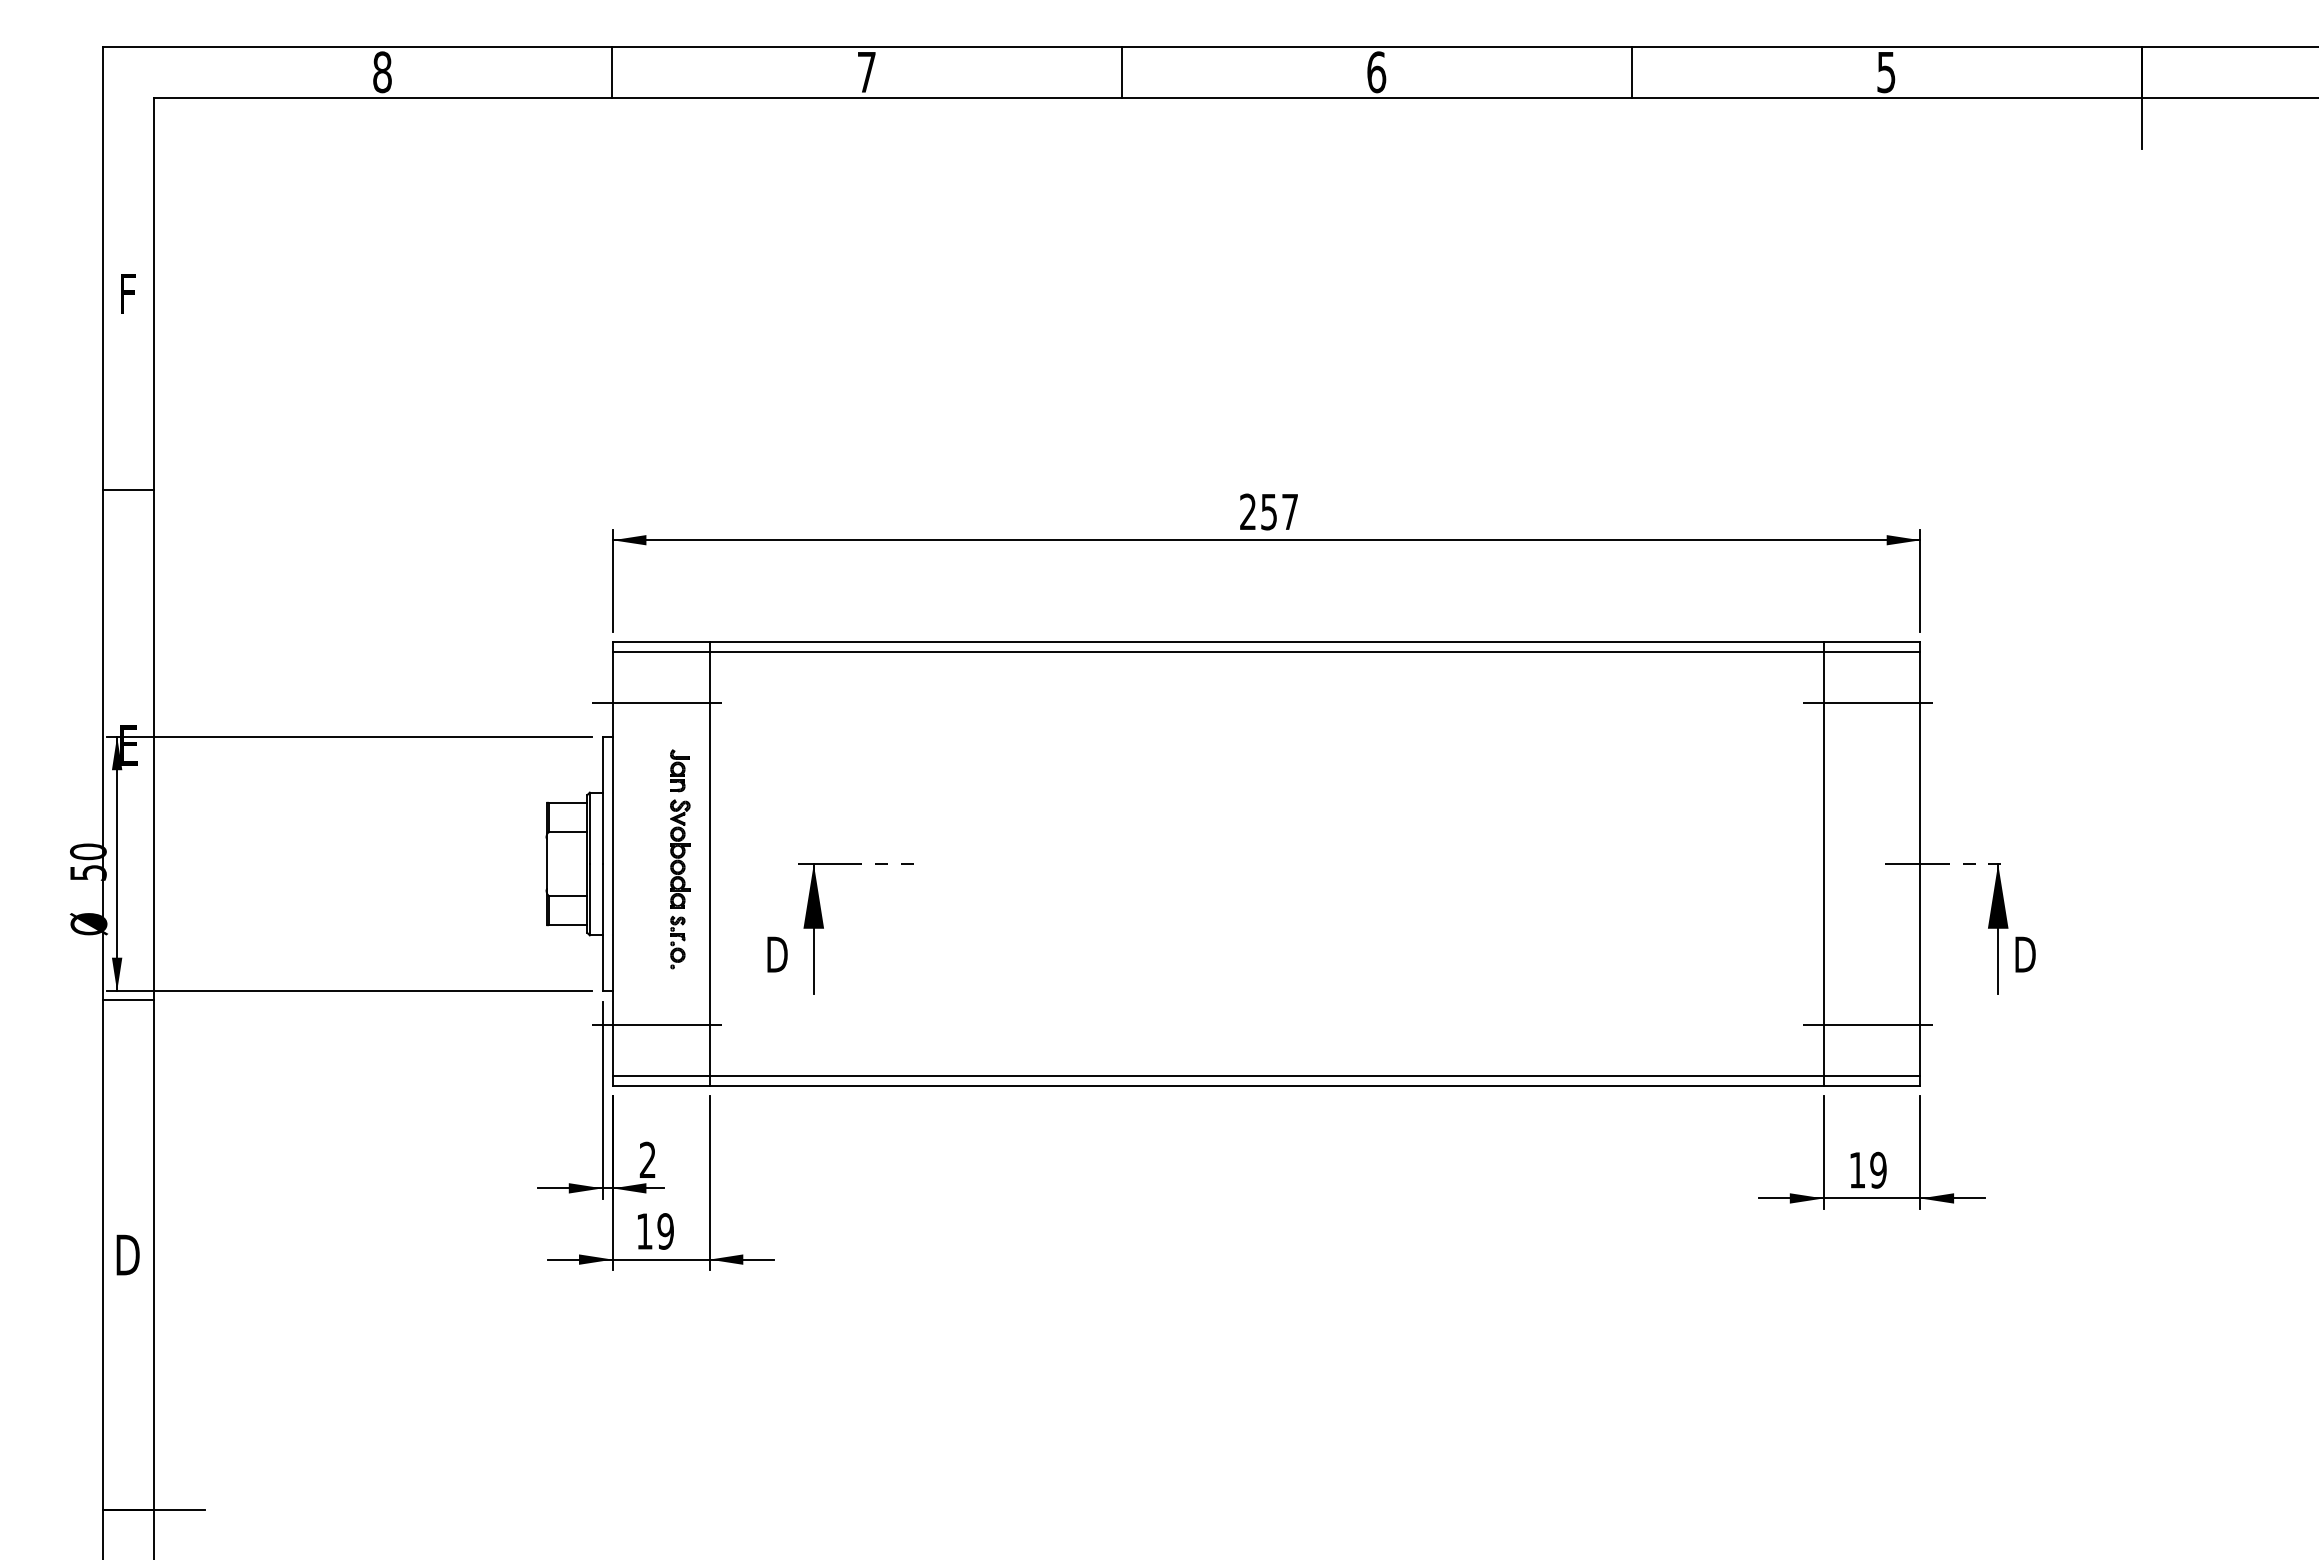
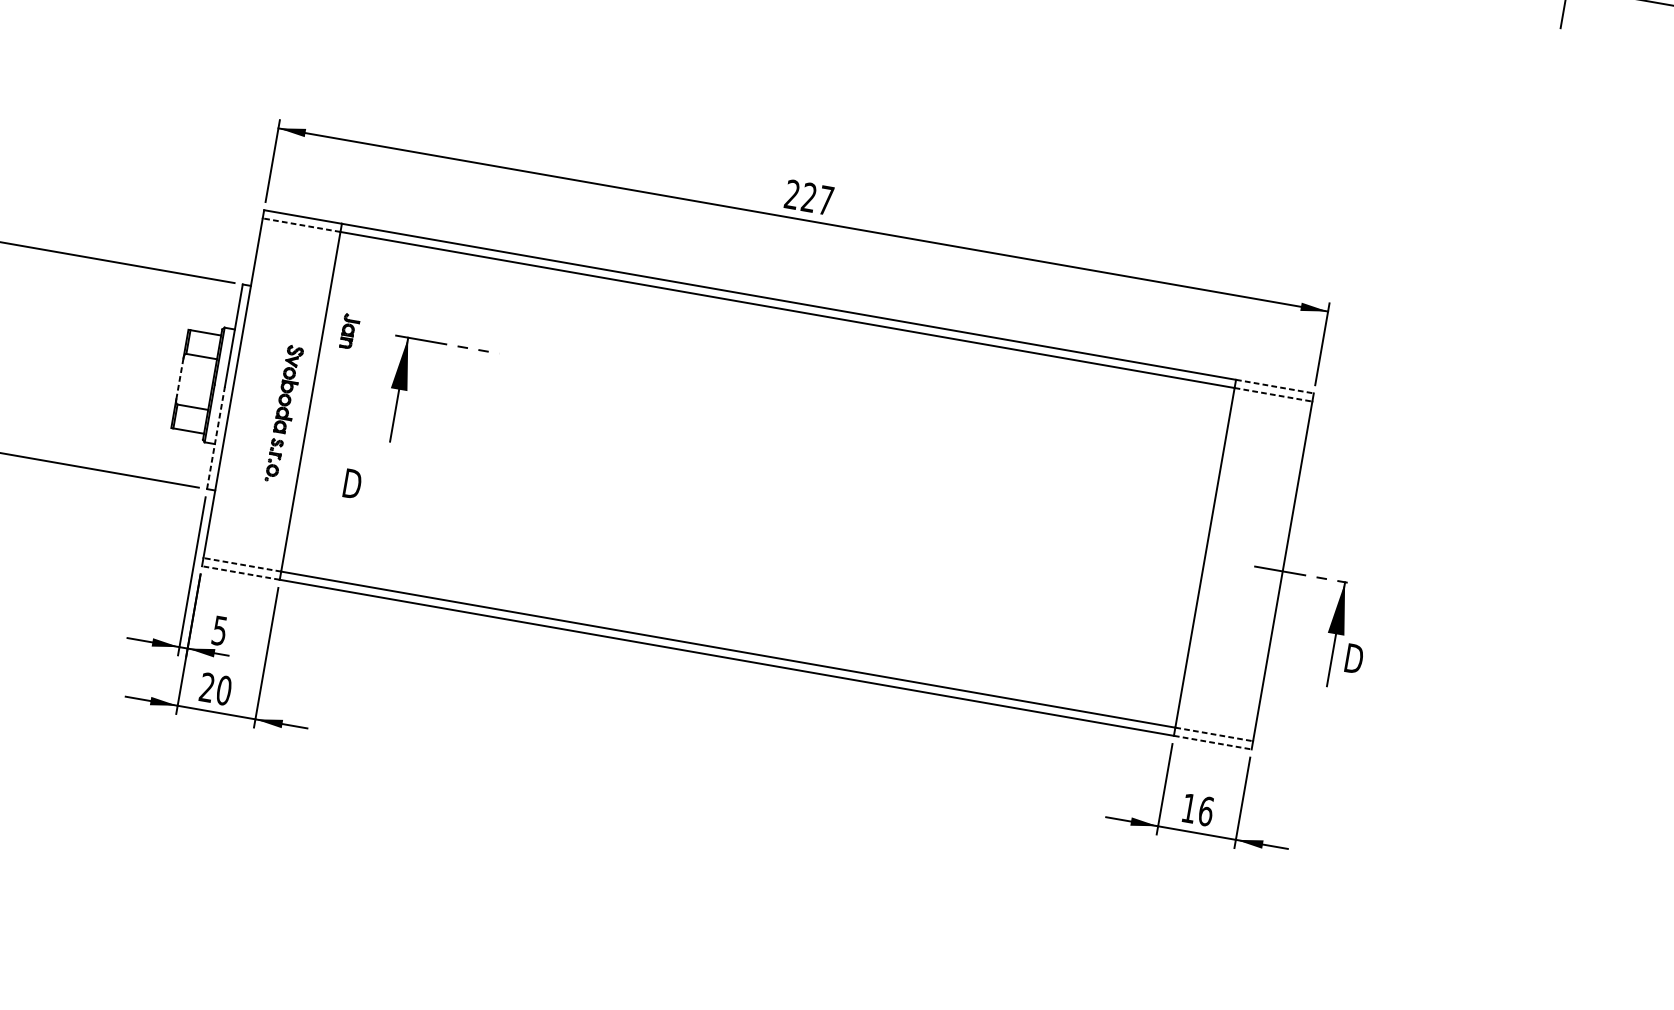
text: (1268, 511) -> (808, 197), 257 -> 227
line: (1872, 642) -> (1275, 386), solid -> dashed
line: (660, 652) -> (301, 225), solid -> dashed
line: (1872, 652) -> (1273, 394), solid -> dashed
line: (661, 703) -> (294, 266), removed
line: (1871, 703) -> (1265, 435), removed
part: (679, 770) -> (349, 331), moved
line: (546, 863) -> (179, 378), solid -> dashed
line: (602, 927) -> (215, 437), solid -> dashed
part: (823, 928) -> (406, 390), moved
line: (661, 1024) -> (249, 523), removed
line: (1871, 1024) -> (1220, 693), removed
line: (660, 1075) -> (241, 564), solid -> dashed
line: (1872, 1075) -> (1214, 734), solid -> dashed
line: (660, 1085) -> (240, 572), solid -> dashed
line: (1872, 1085) -> (1213, 742), solid -> dashed
text: (647, 1159) -> (219, 630), 2 -> 5
text: (1878, 1169) -> (1206, 810), 19 -> 16
text: (655, 1231) -> (215, 689), 19 -> 20

